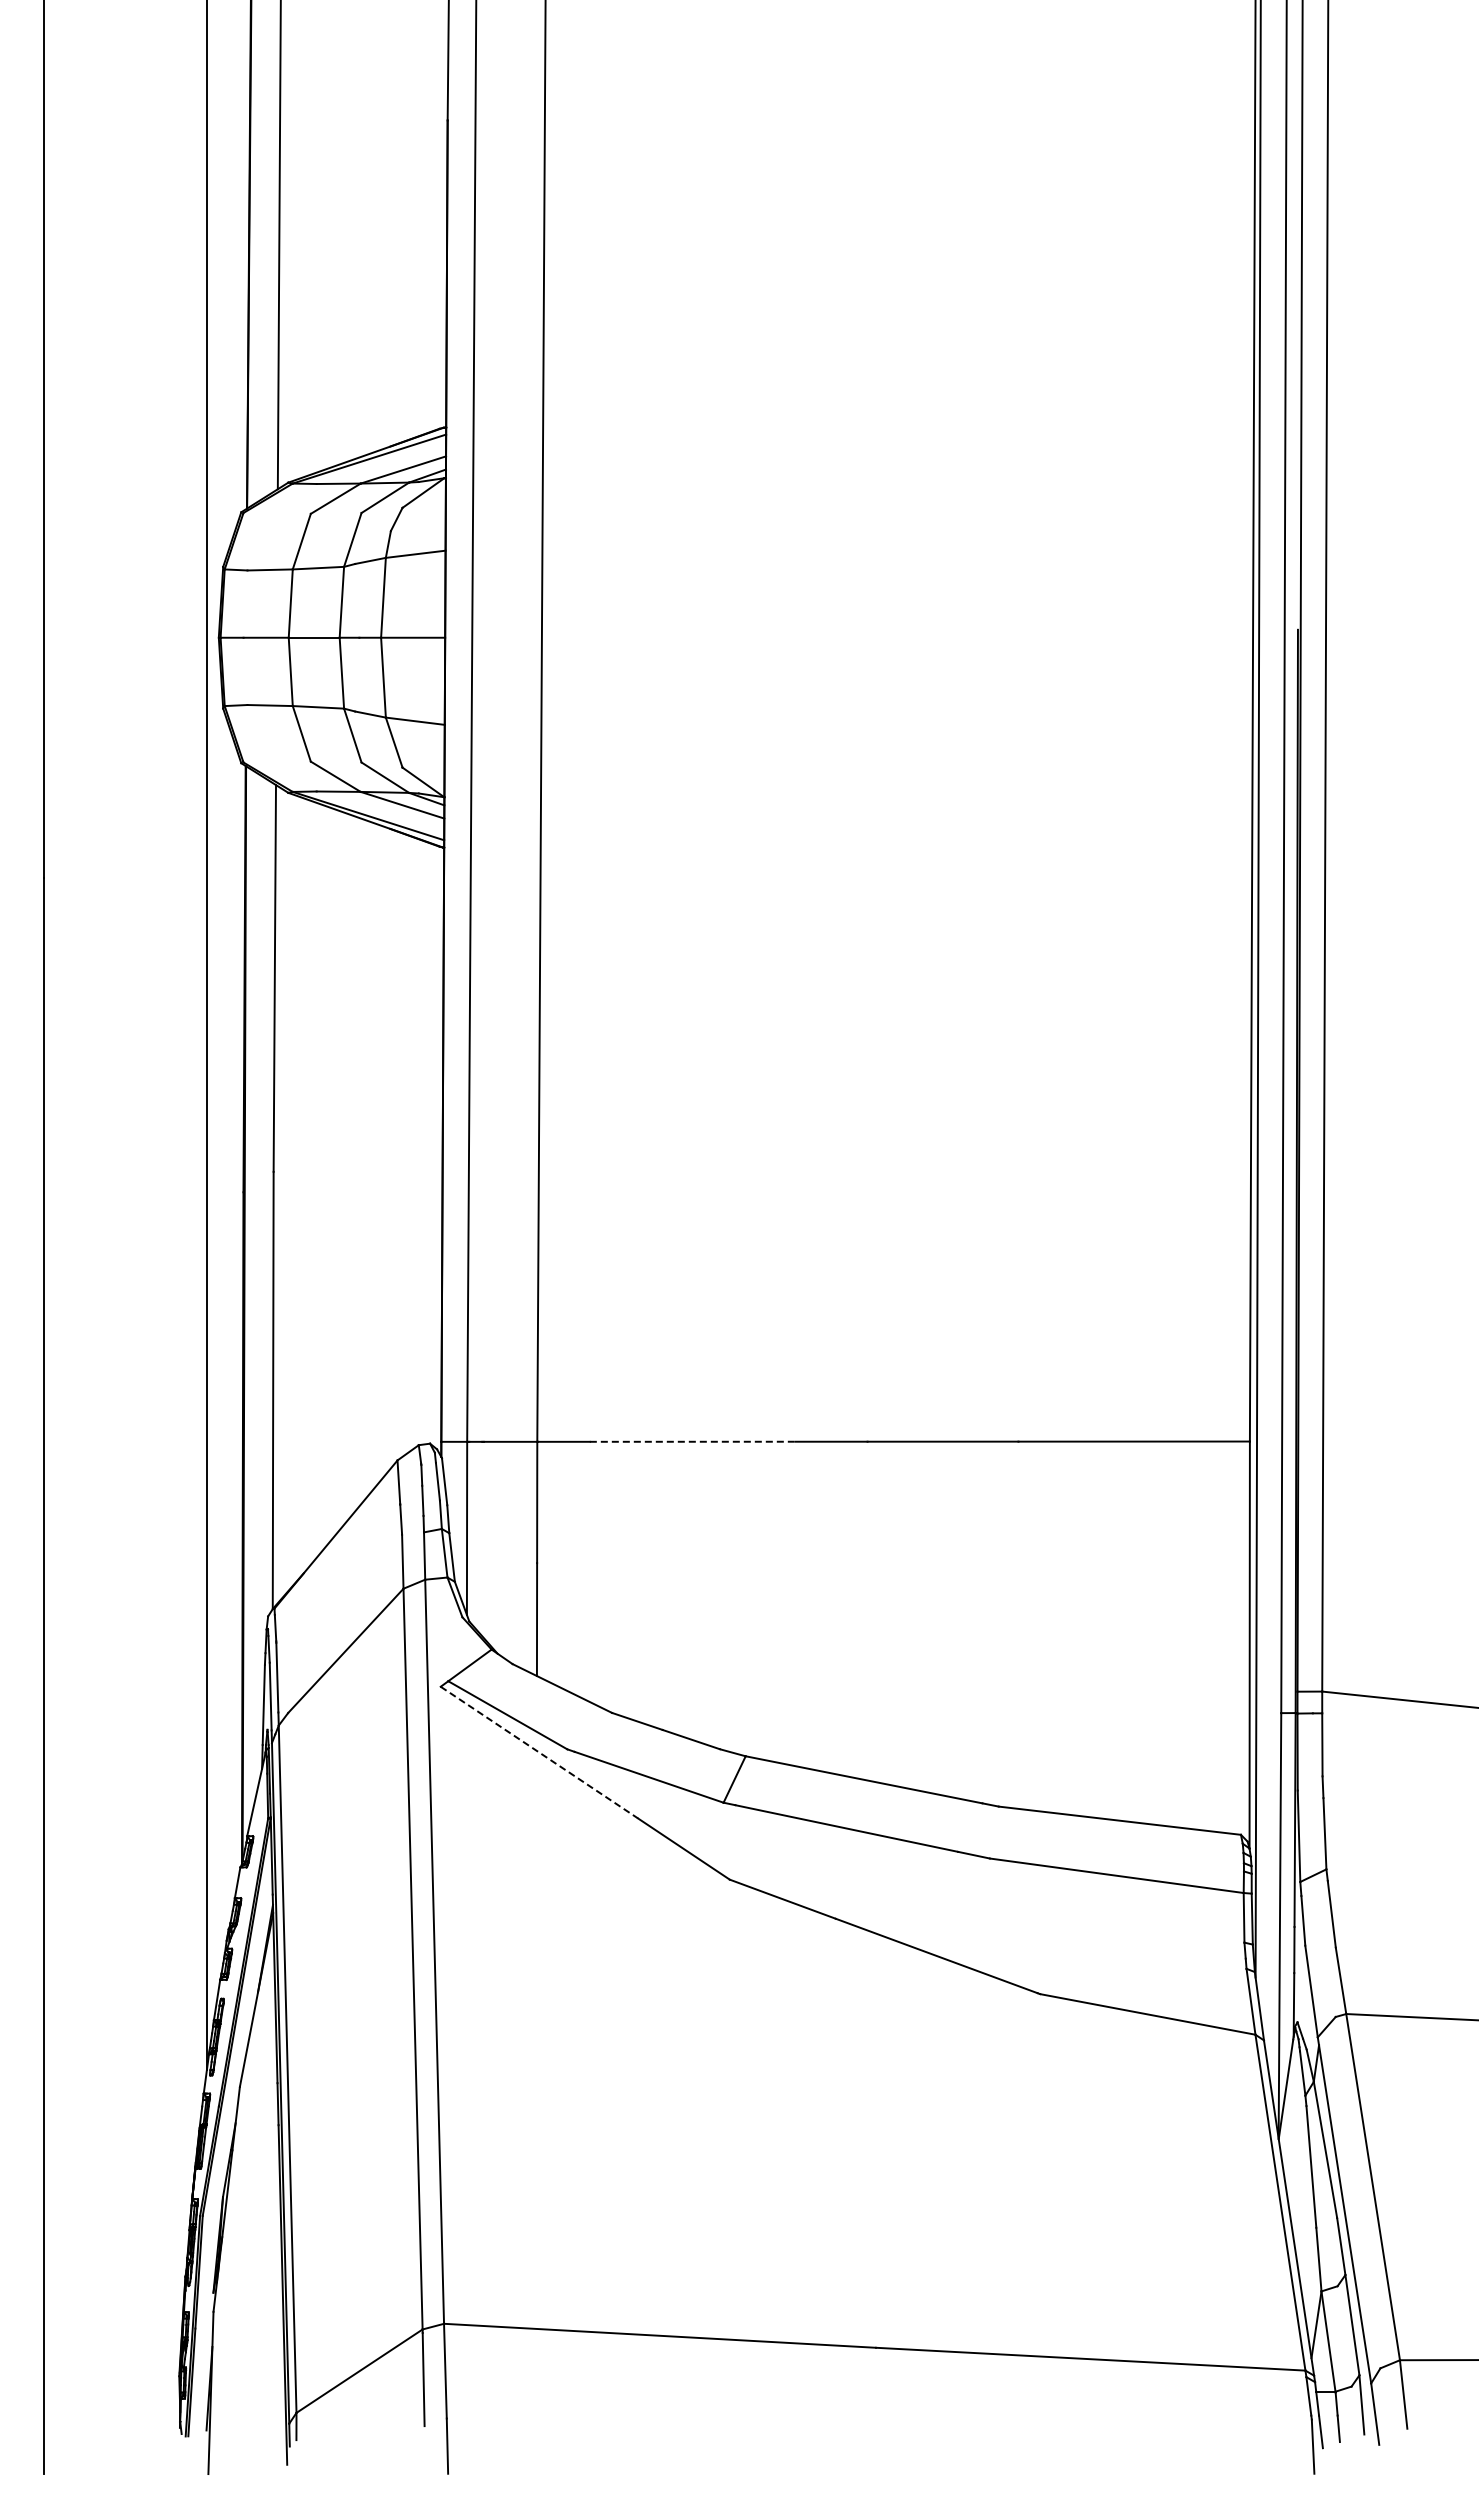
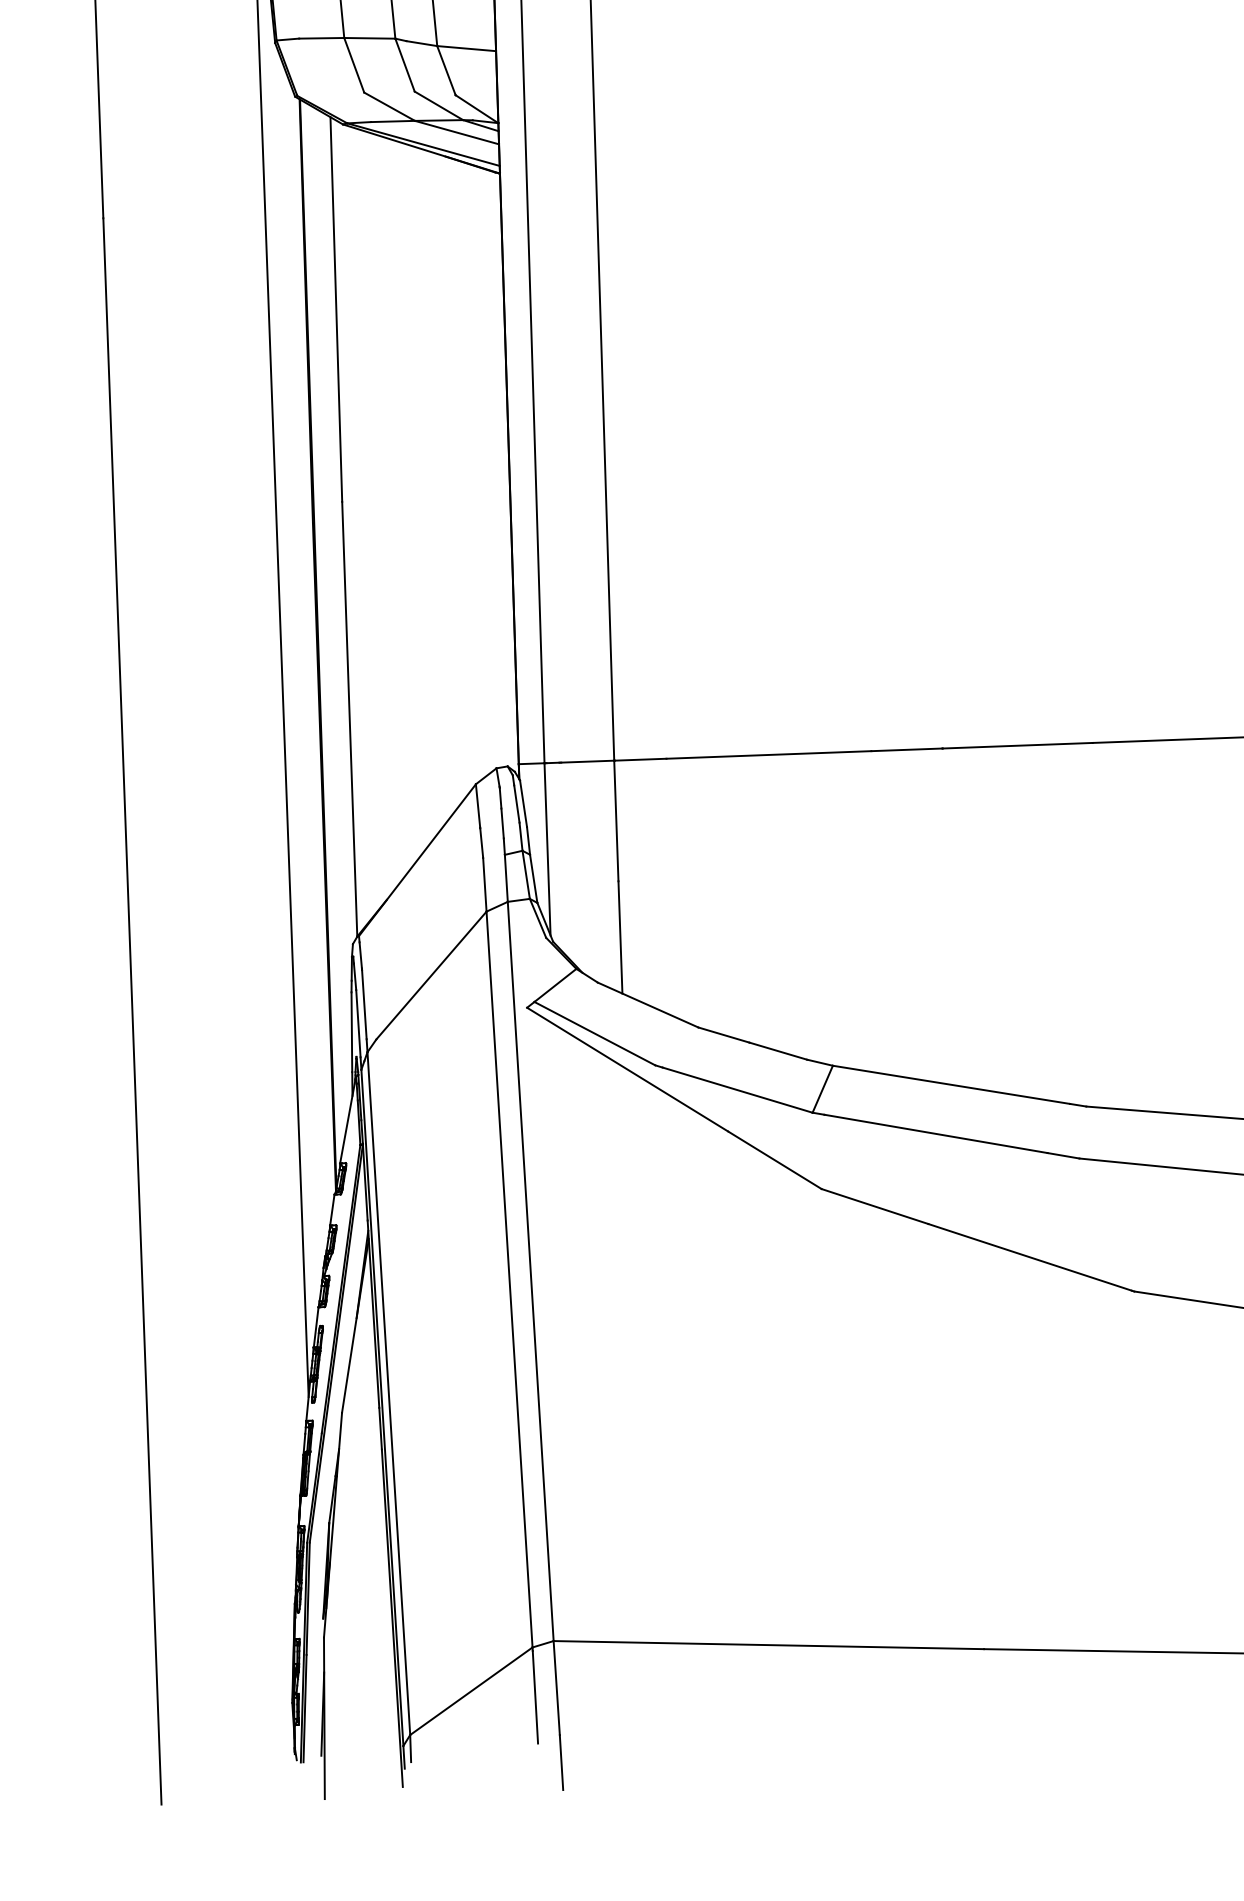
line: (693, 1441) -> (769, 754), dashed -> solid
line: (539, 1752) -> (627, 1069), dashed -> solid

